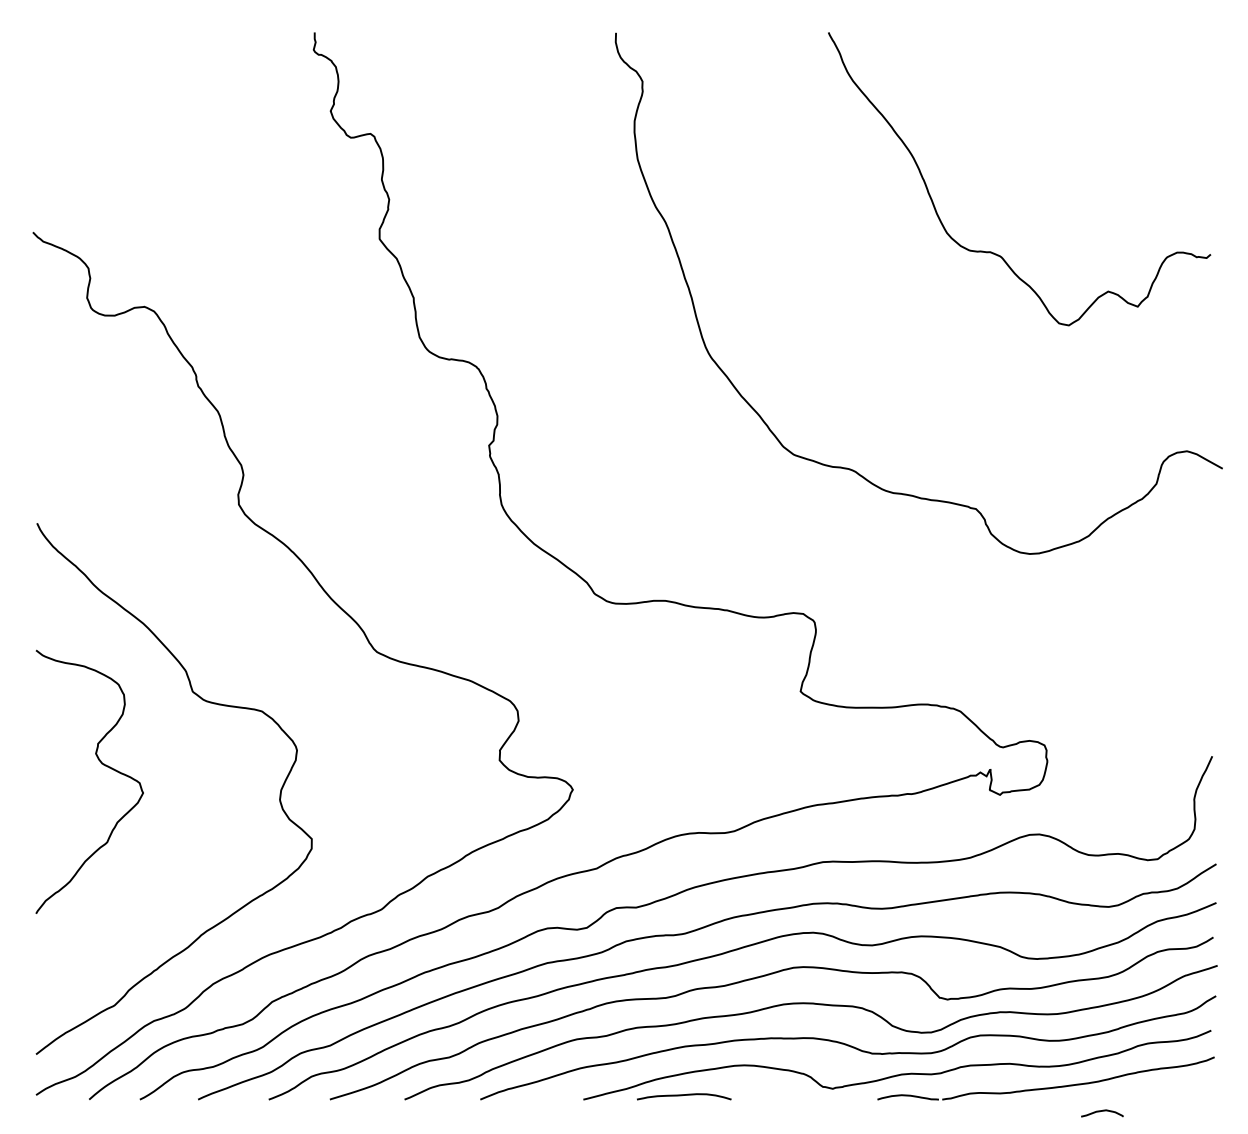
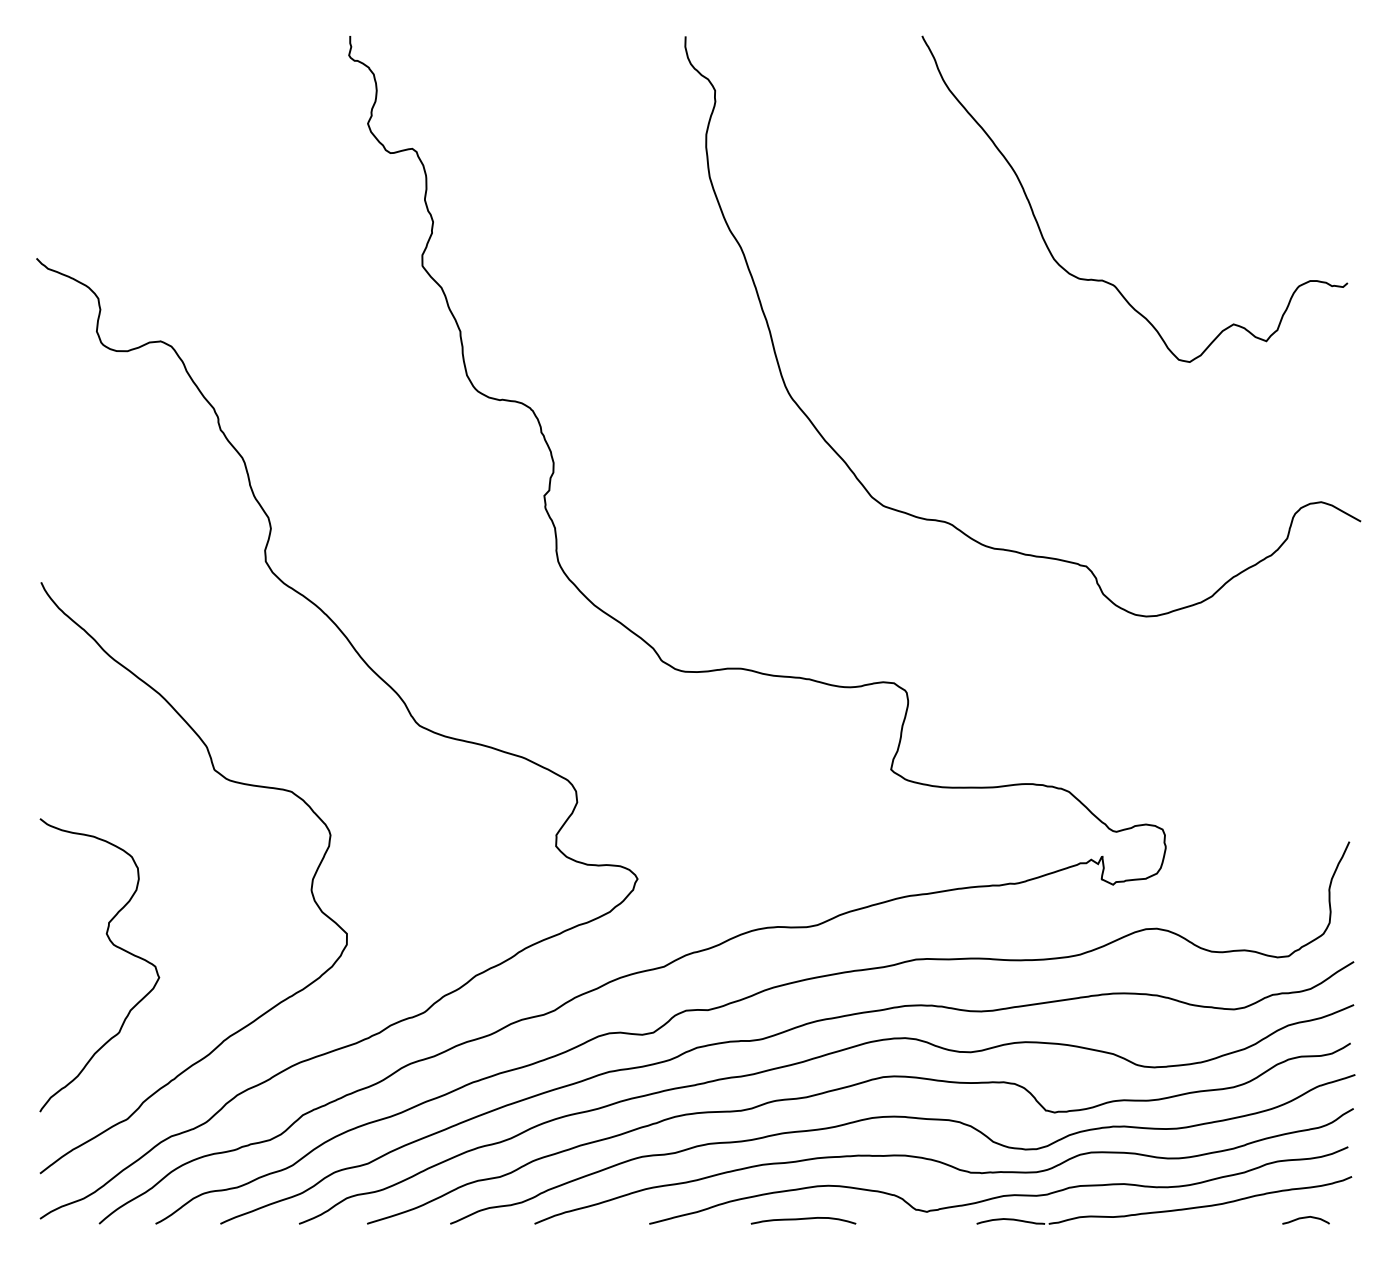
curve: (102, 765) -> (114, 946), moved
curve: (684, 1095) -> (803, 1219), moved
curve: (1101, 1111) -> (1305, 1218), moved

